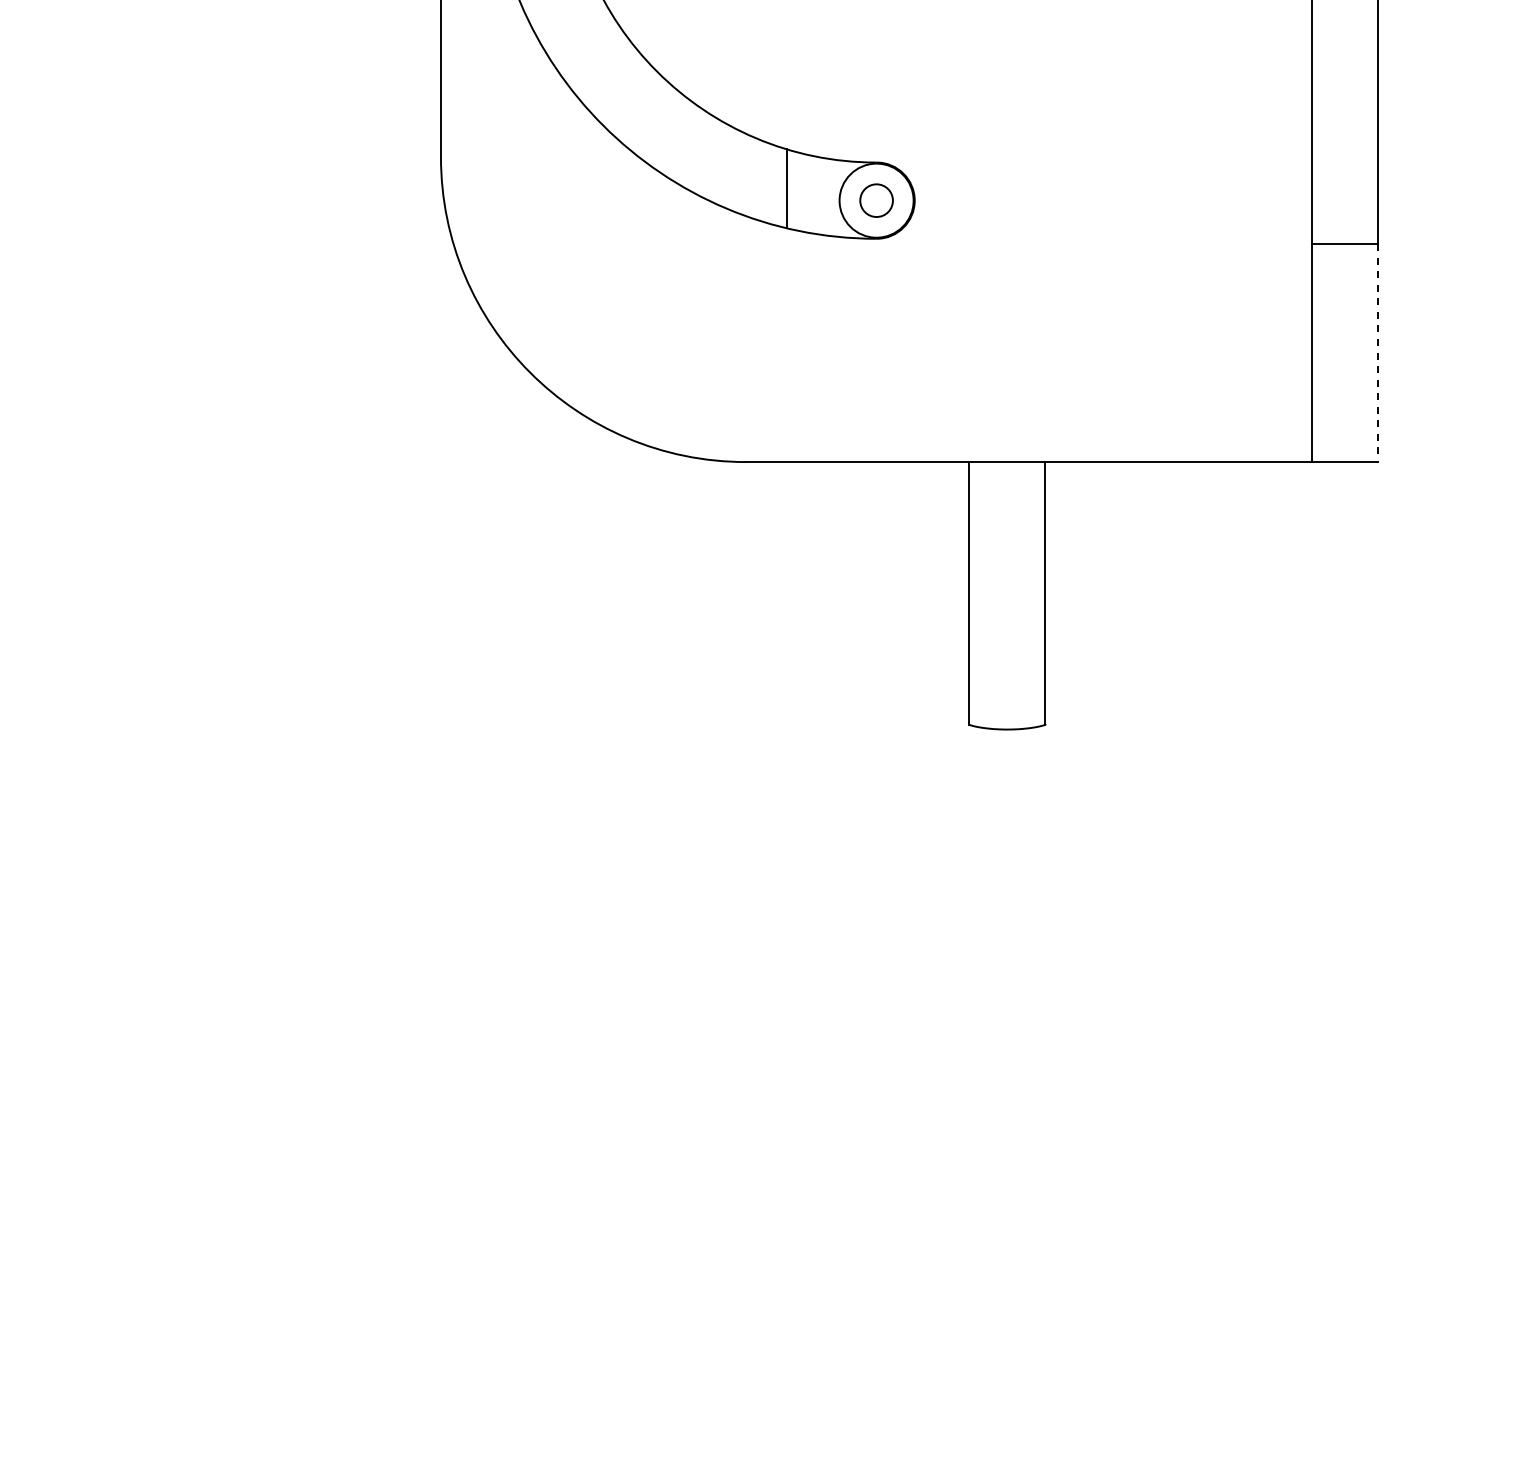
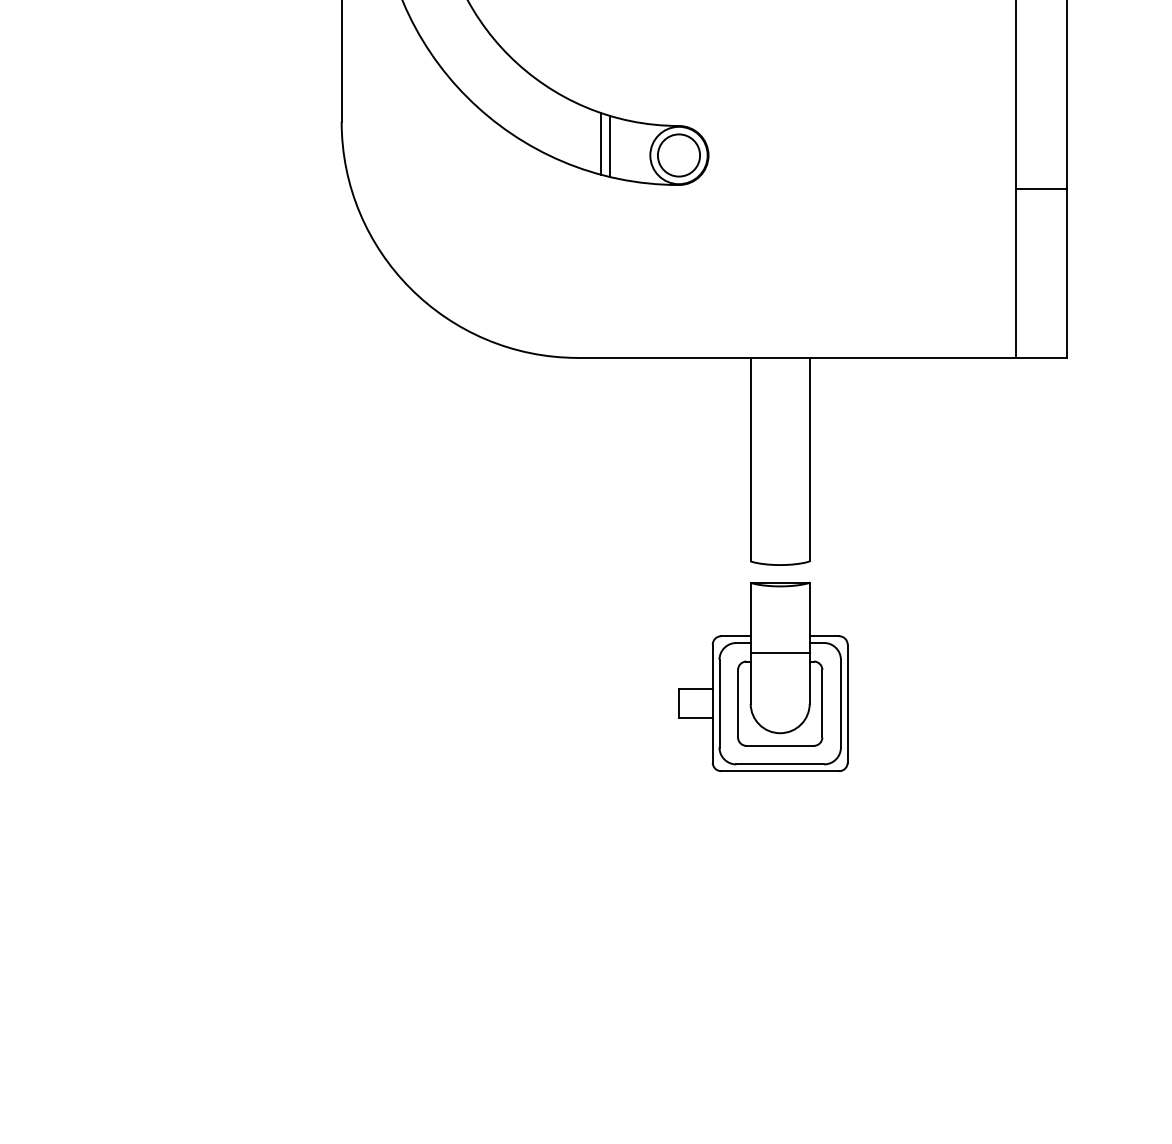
line: (776, 185) -> (601, 143), added
circle: (876, 200) -> (678, 155), size x1.67
line: (1377, 353) -> (1066, 273), dashed -> solid
part: (985, 873) -> (763, 676), added

